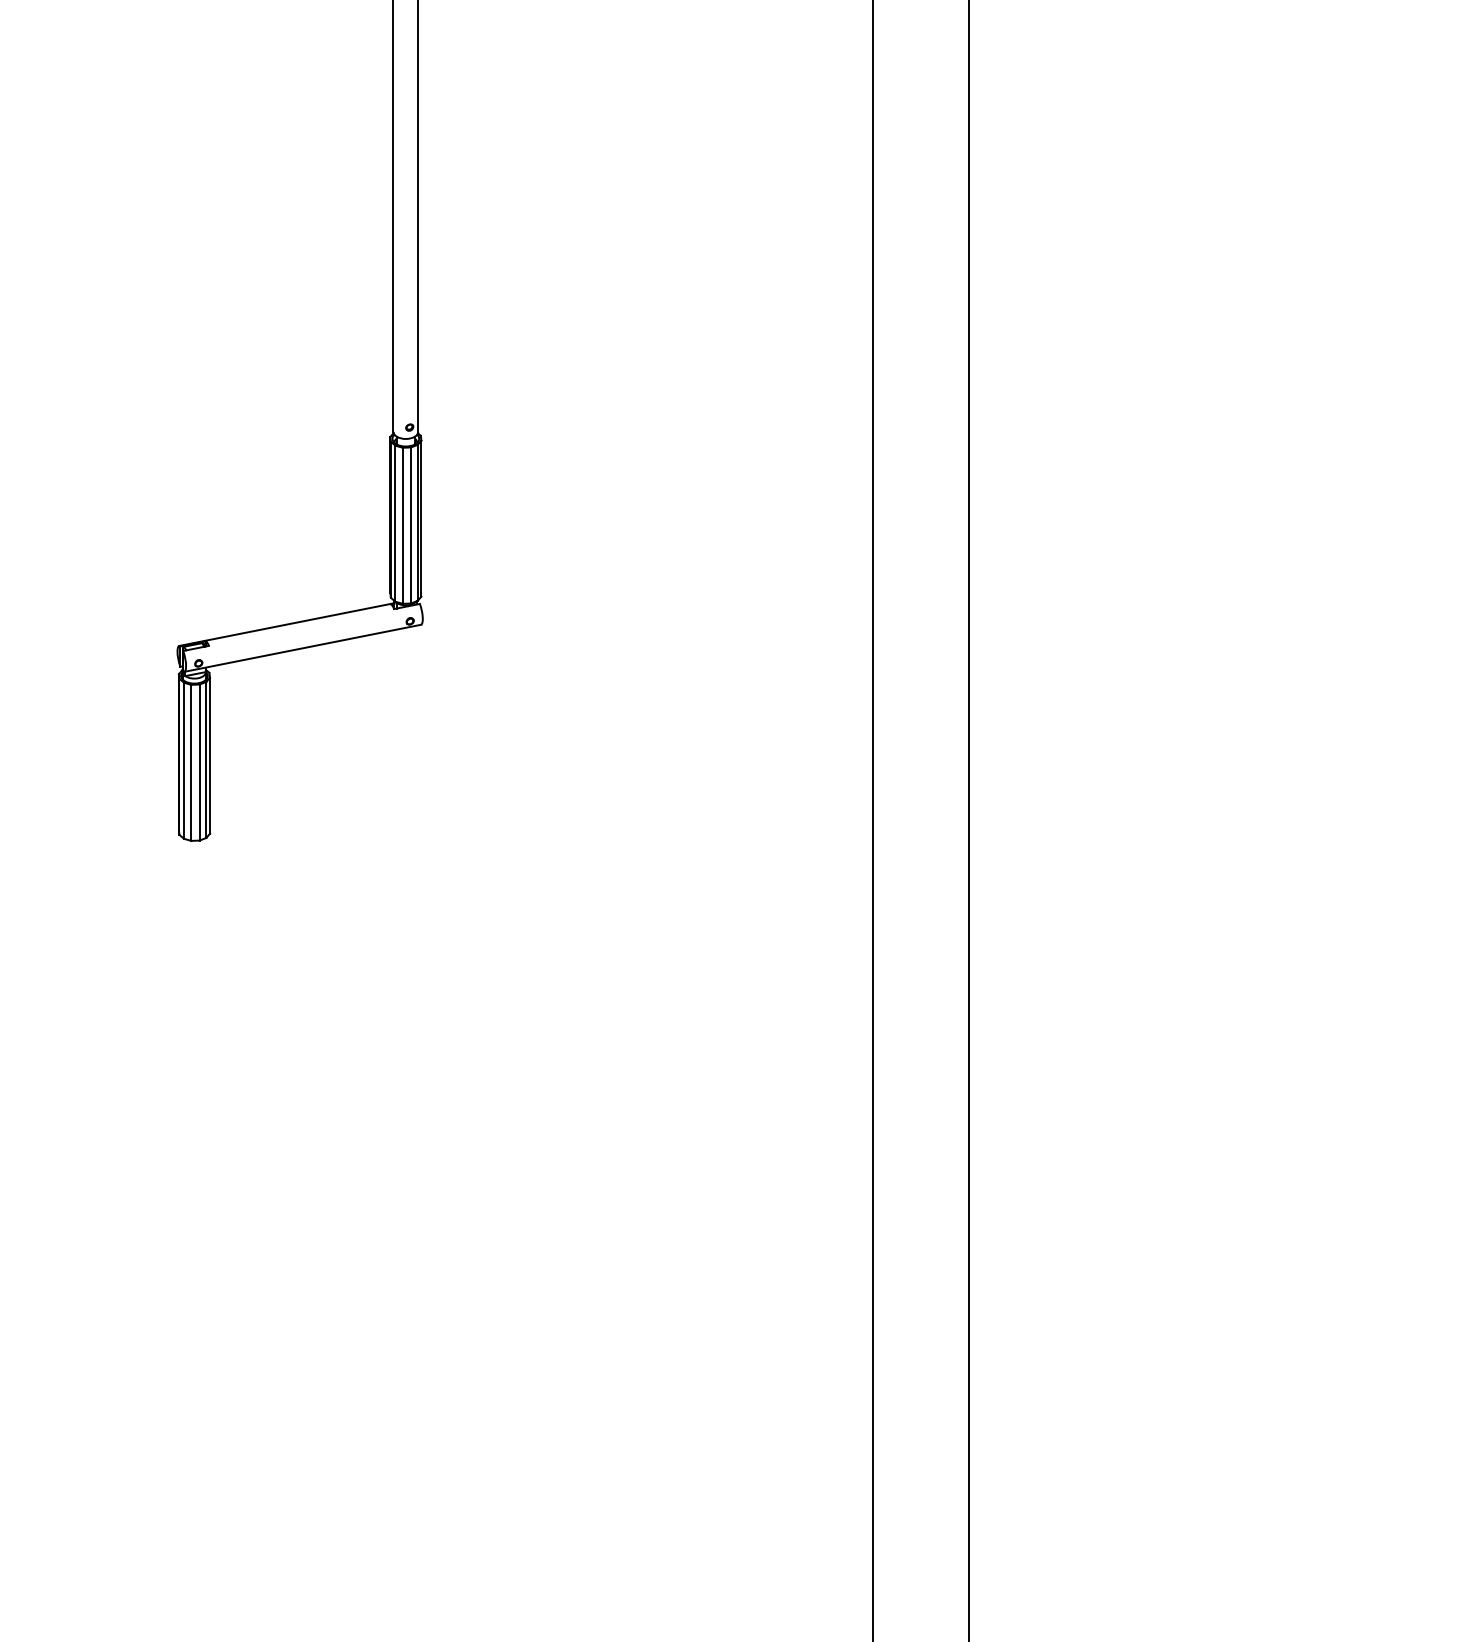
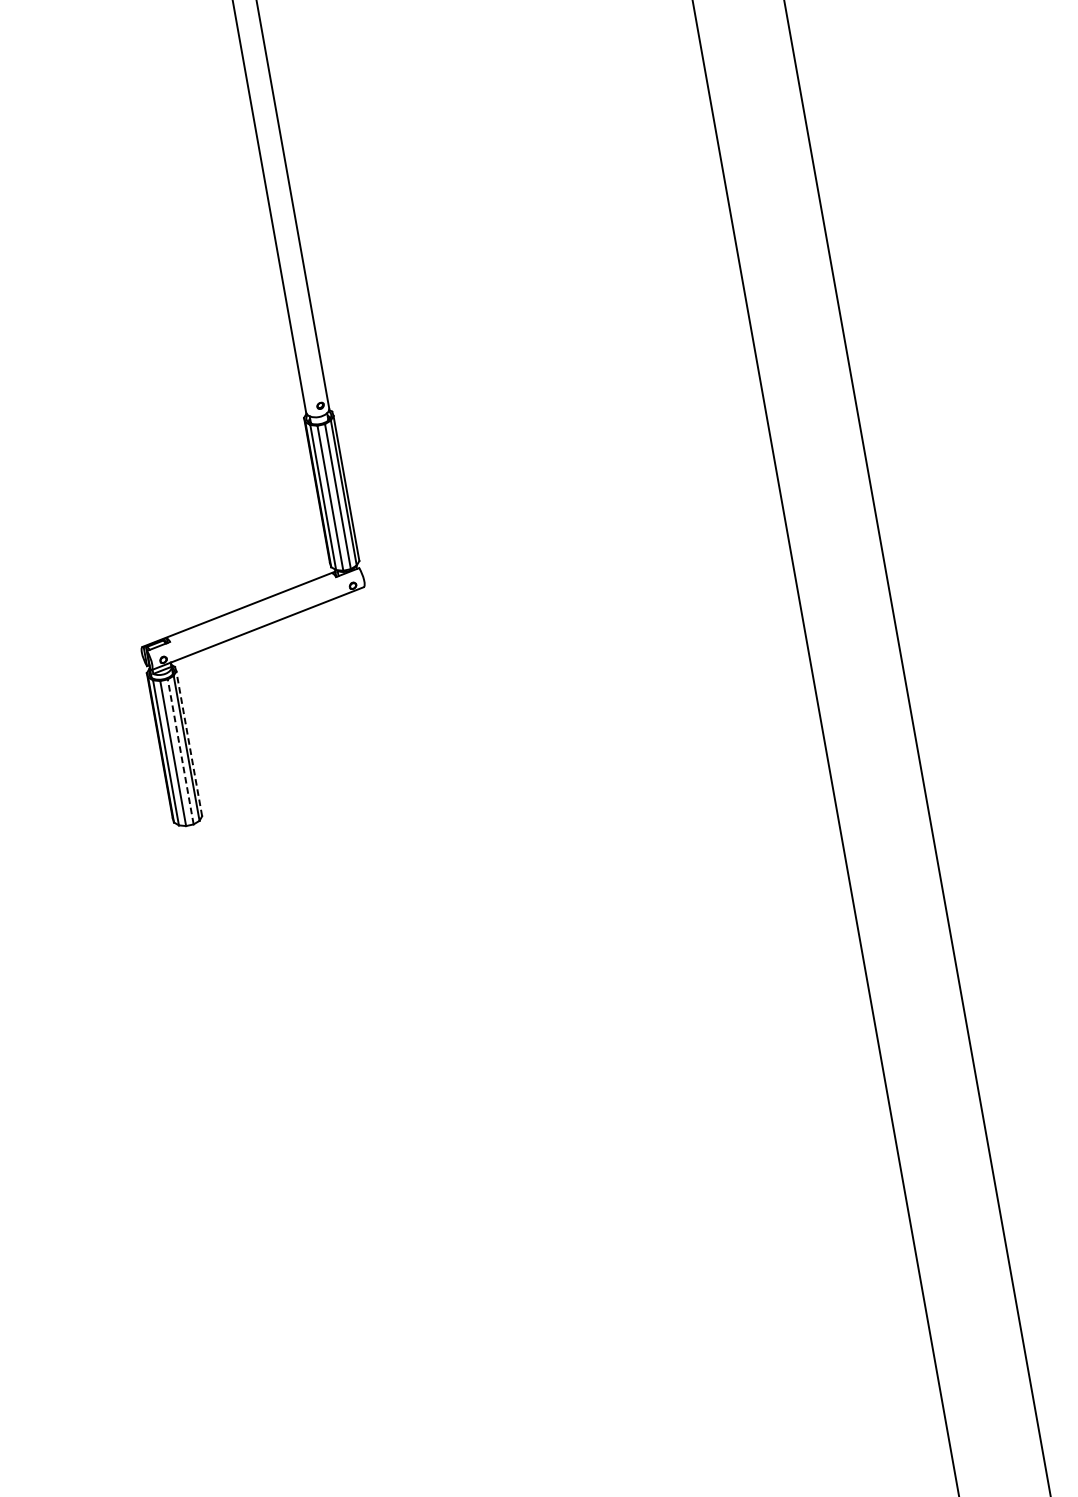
line: (210, 755) -> (189, 743), solid -> dashed
line: (199, 762) -> (180, 751), solid -> dashed

